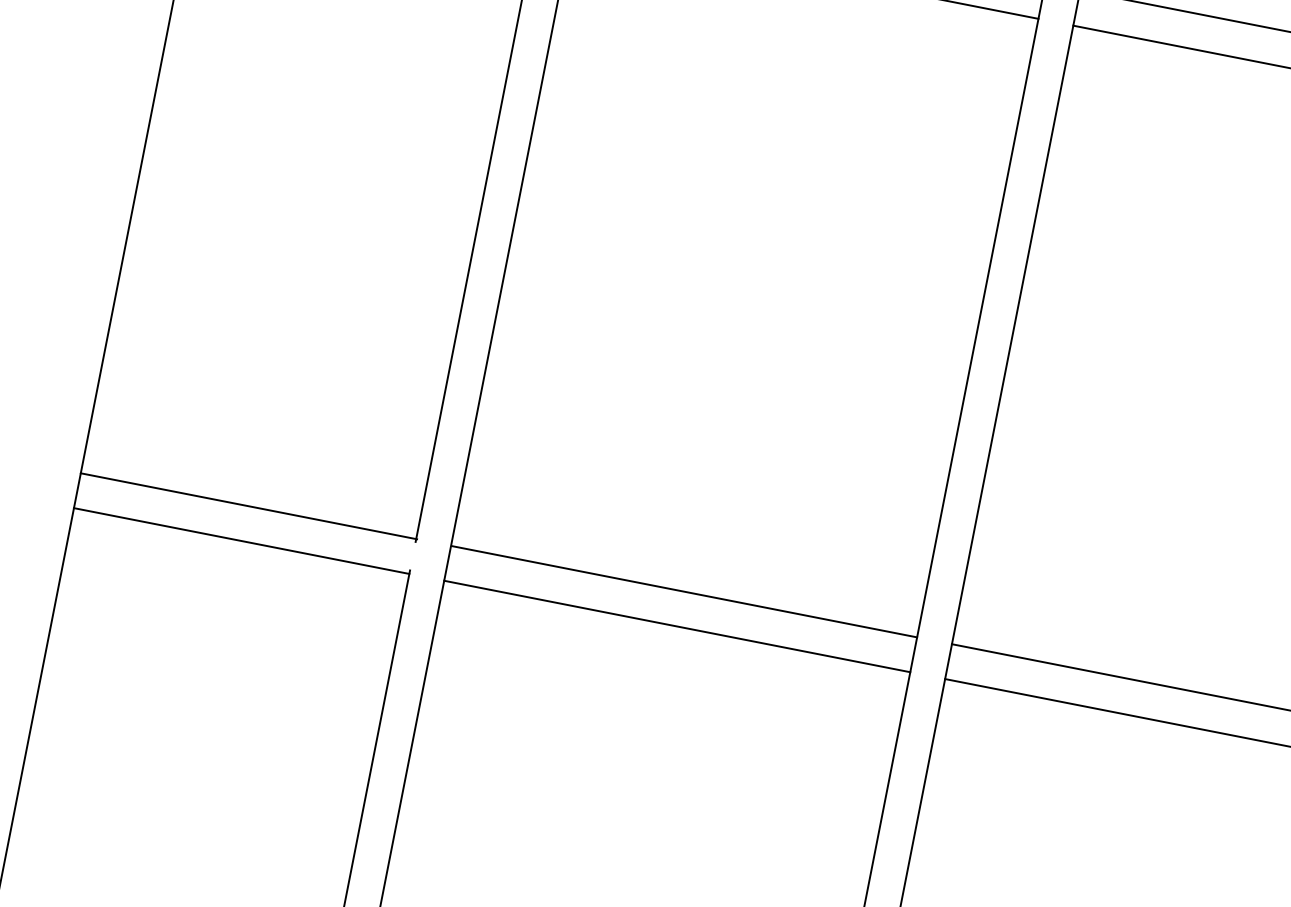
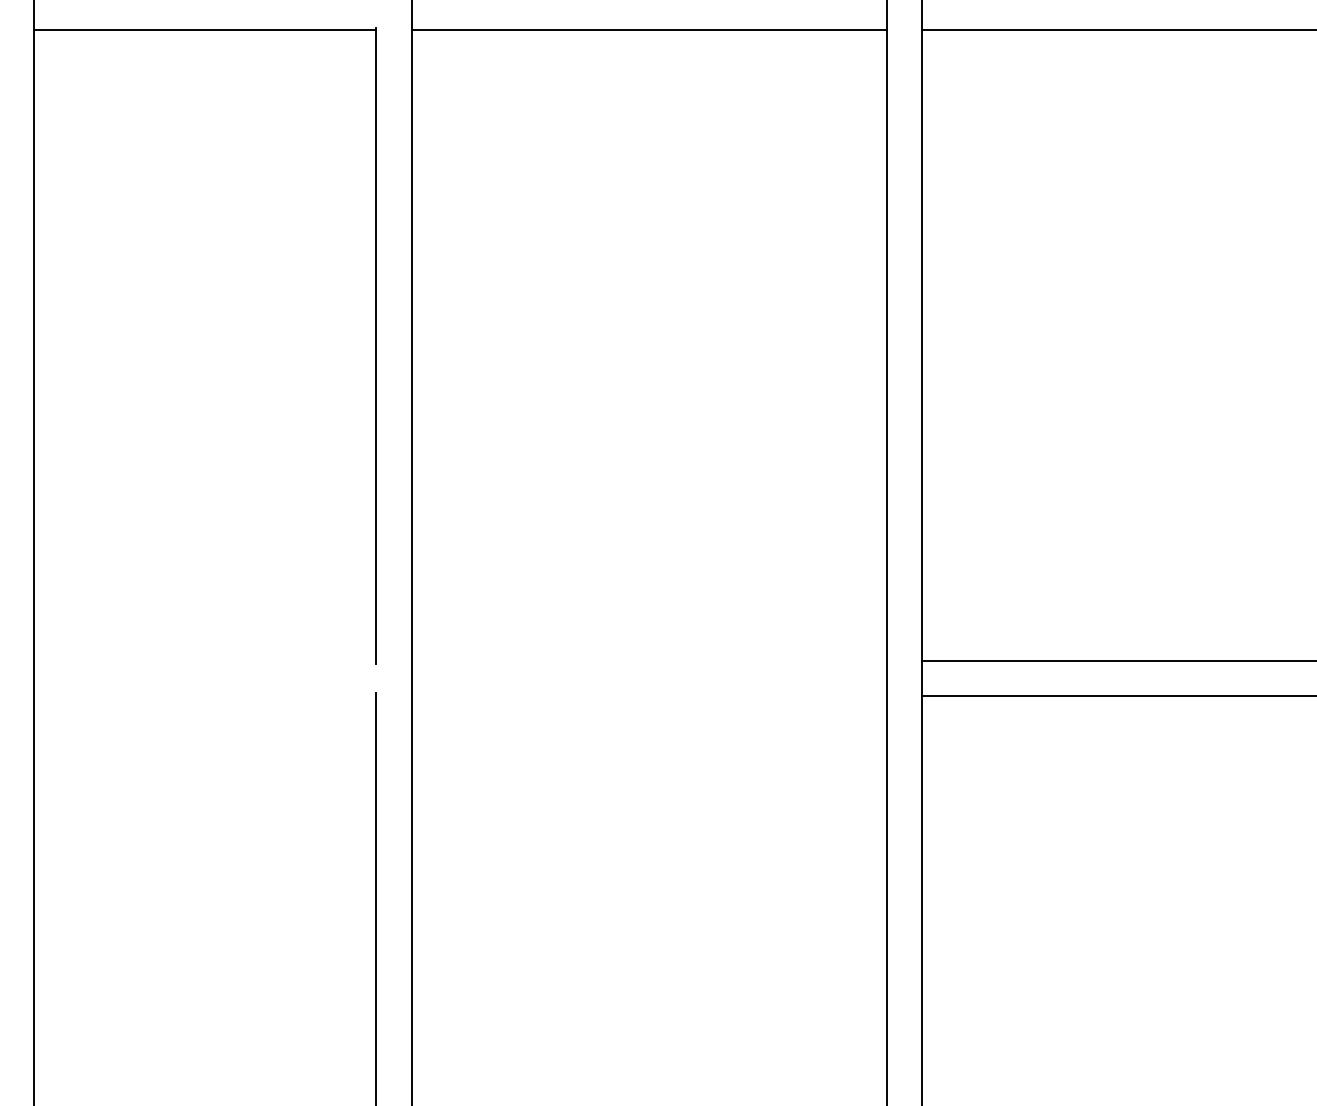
line: (248, 505) -> (205, 660), removed
line: (241, 541) -> (205, 696), removed
line: (684, 591) -> (649, 660), removed
line: (676, 626) -> (648, 696), removed

